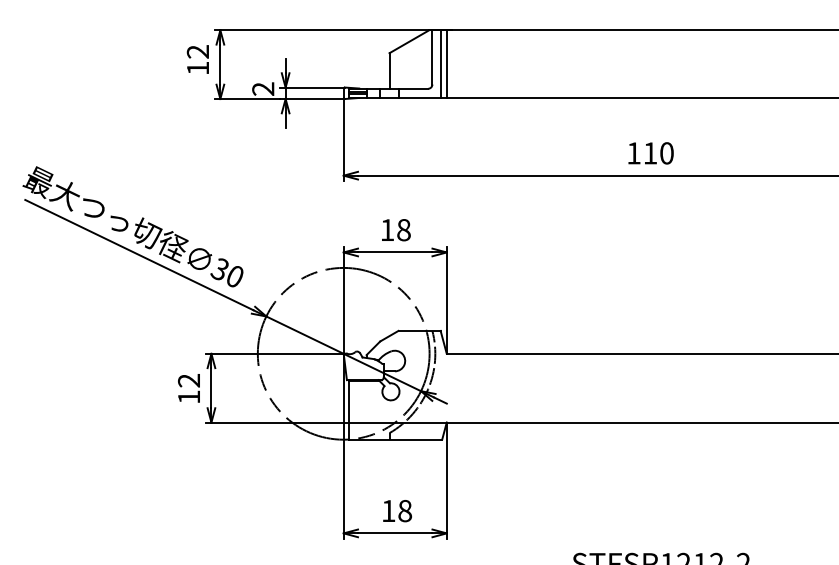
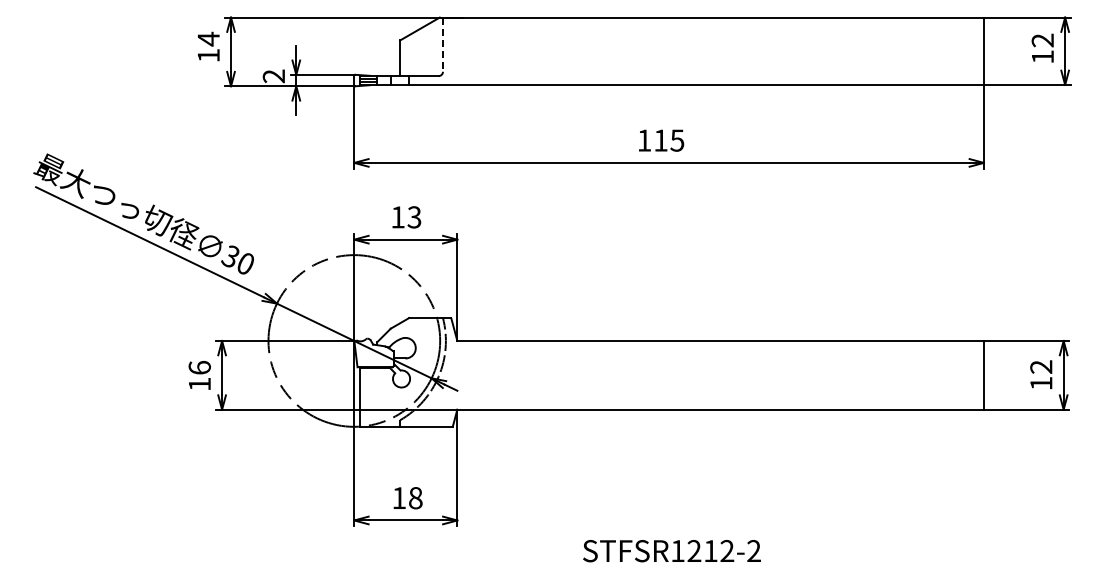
text: (197, 51) -> (208, 38), 12 -> 14
line: (431, 58) -> (442, 45), solid -> dashed
line: (440, 64) -> (451, 51), removed
line: (446, 64) -> (457, 51), removed
text: (667, 153) -> (677, 140), 110 -> 115
text: (403, 230) -> (414, 217), 18 -> 13
text: (188, 380) -> (199, 367), 12 -> 16

